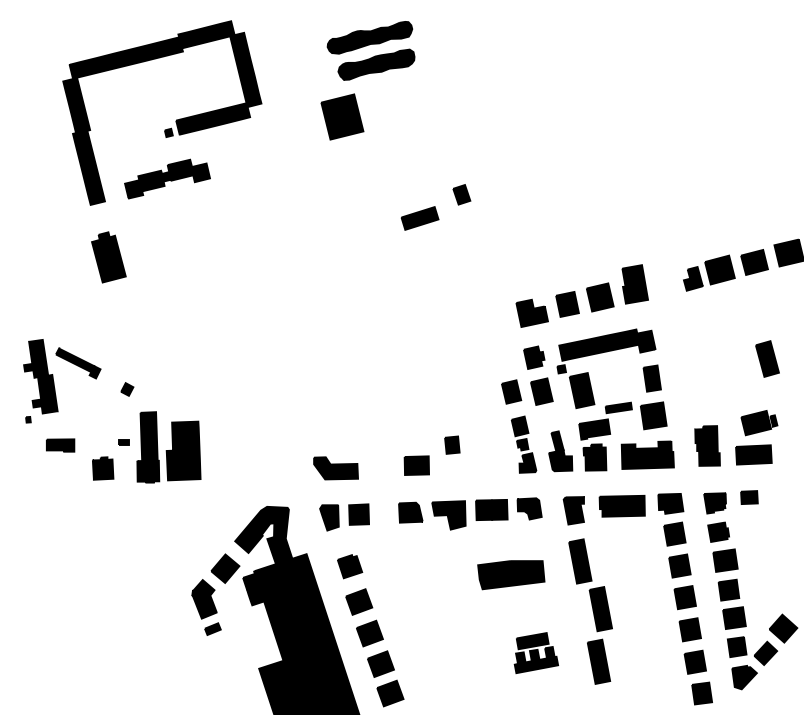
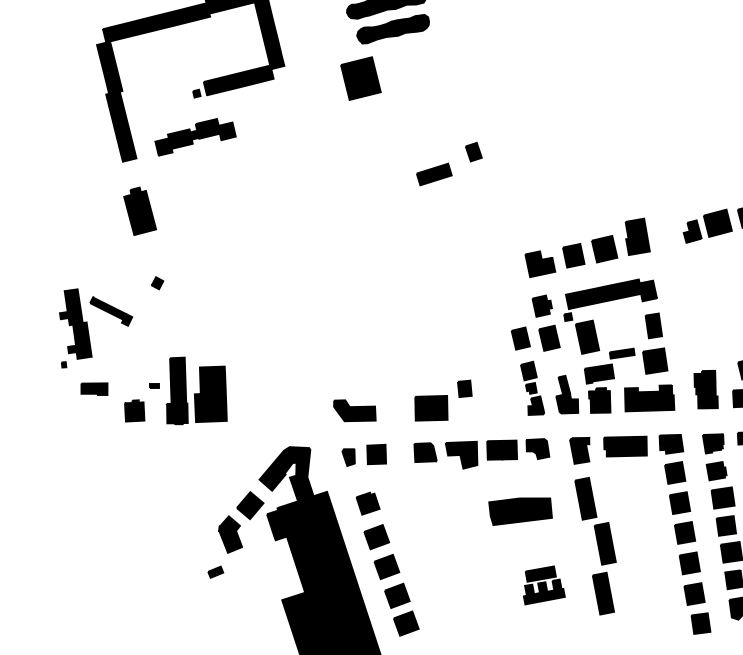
part: (127, 389) -> (157, 283), moved
part: (416, 465) -> (430, 408), size x1.4
part: (329, 517) -> (348, 457), size x0.7
part: (212, 628) -> (215, 571), moved

